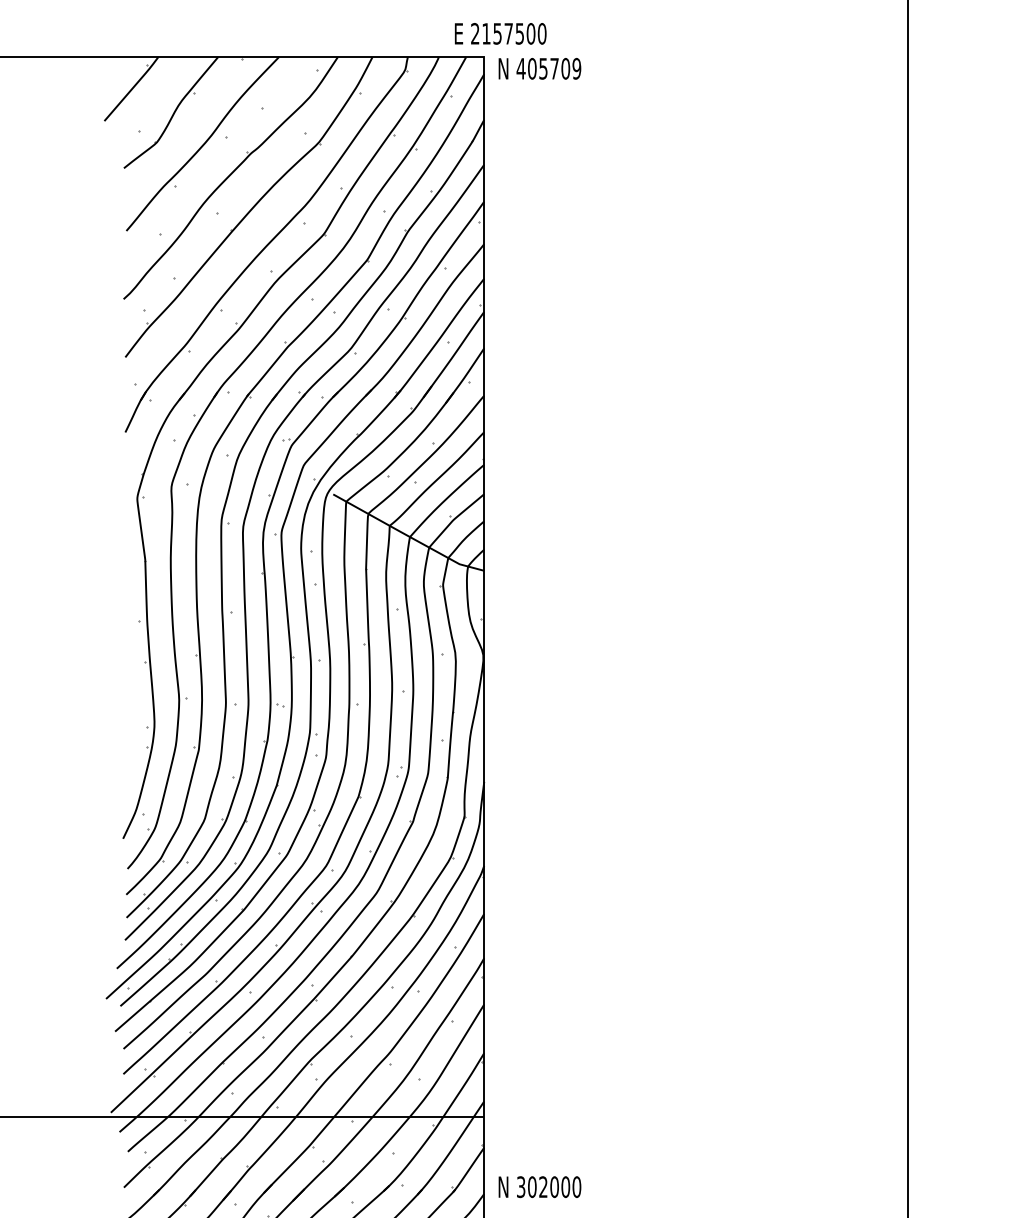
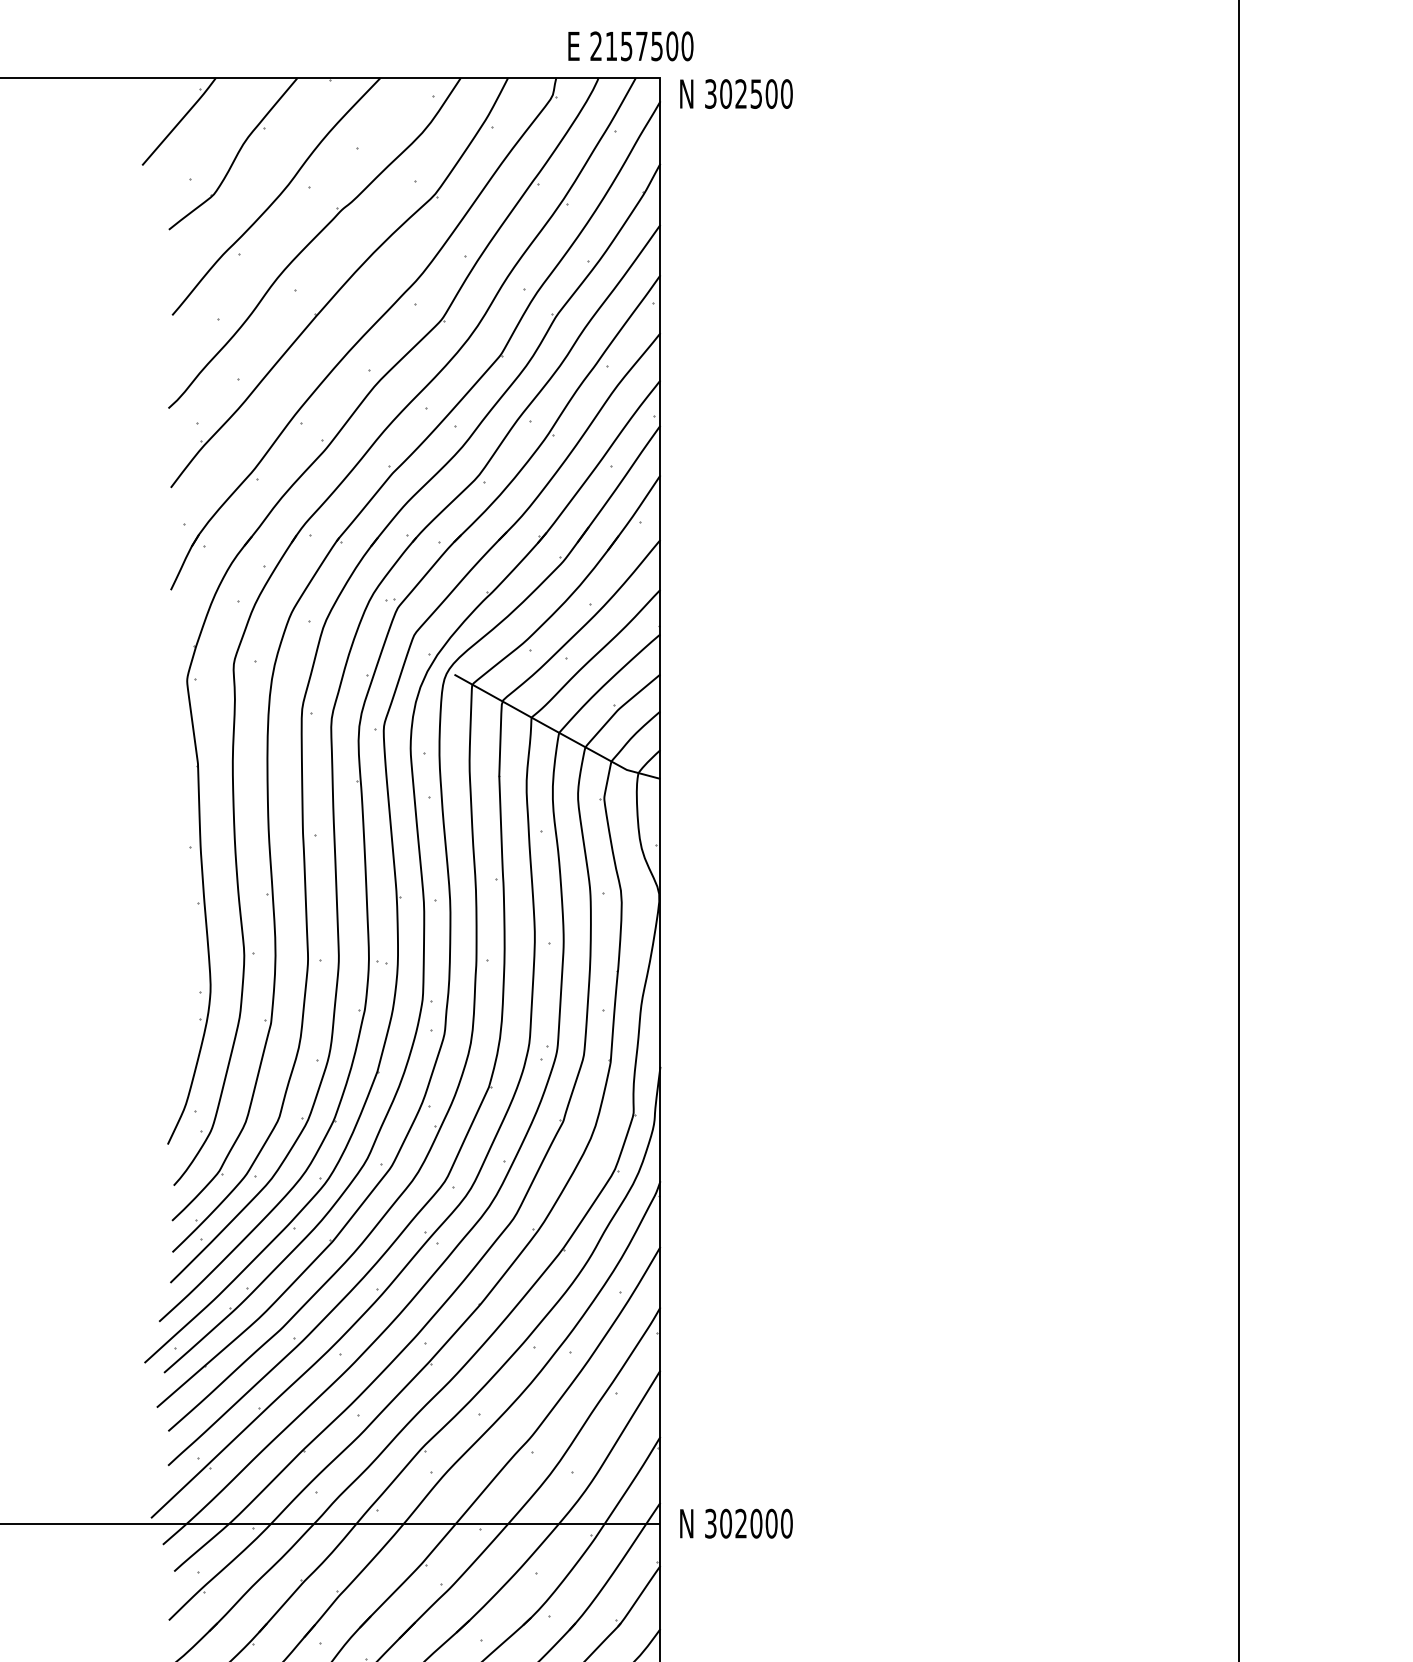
text: (500, 33) -> (630, 46), moved
text: (548, 68) -> (748, 93), 405709 -> 302500
text: (539, 1186) -> (736, 1523), moved

